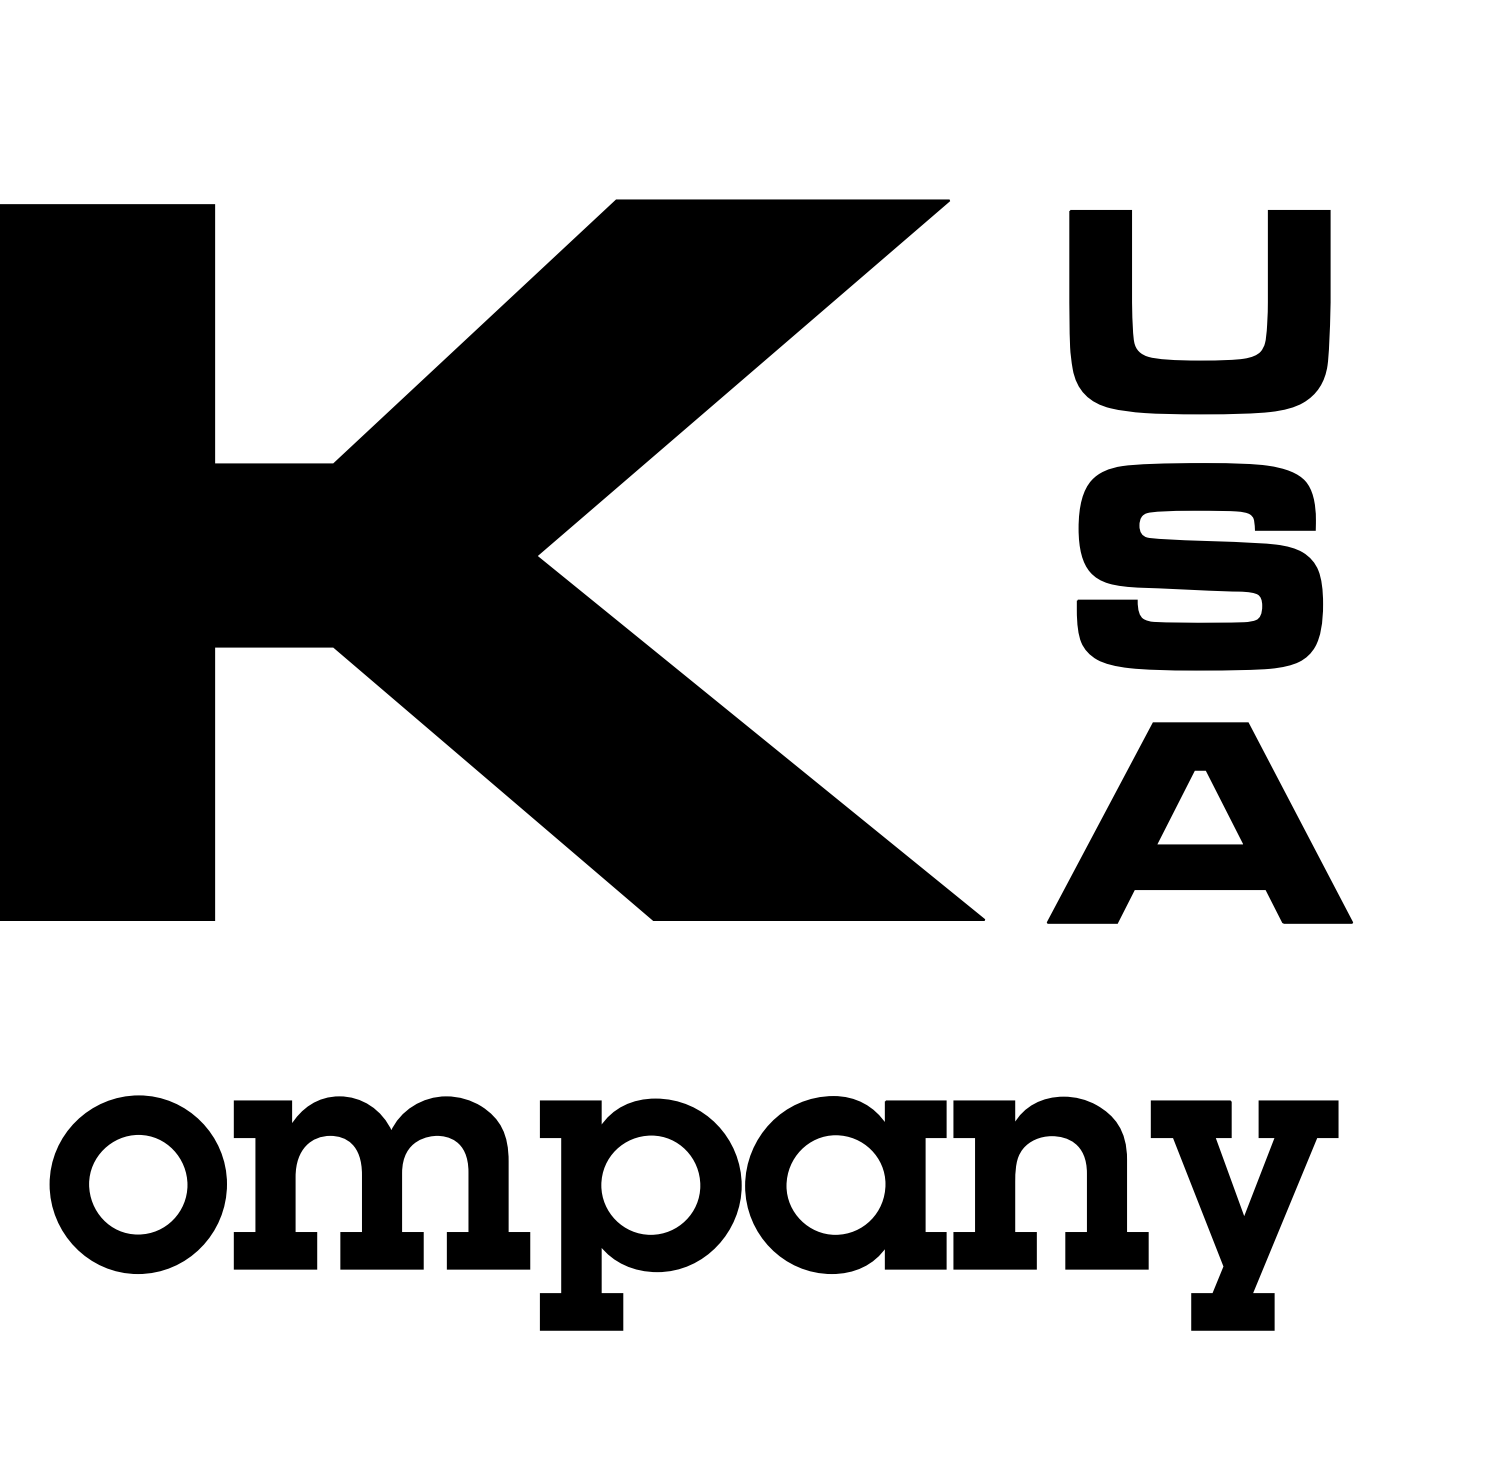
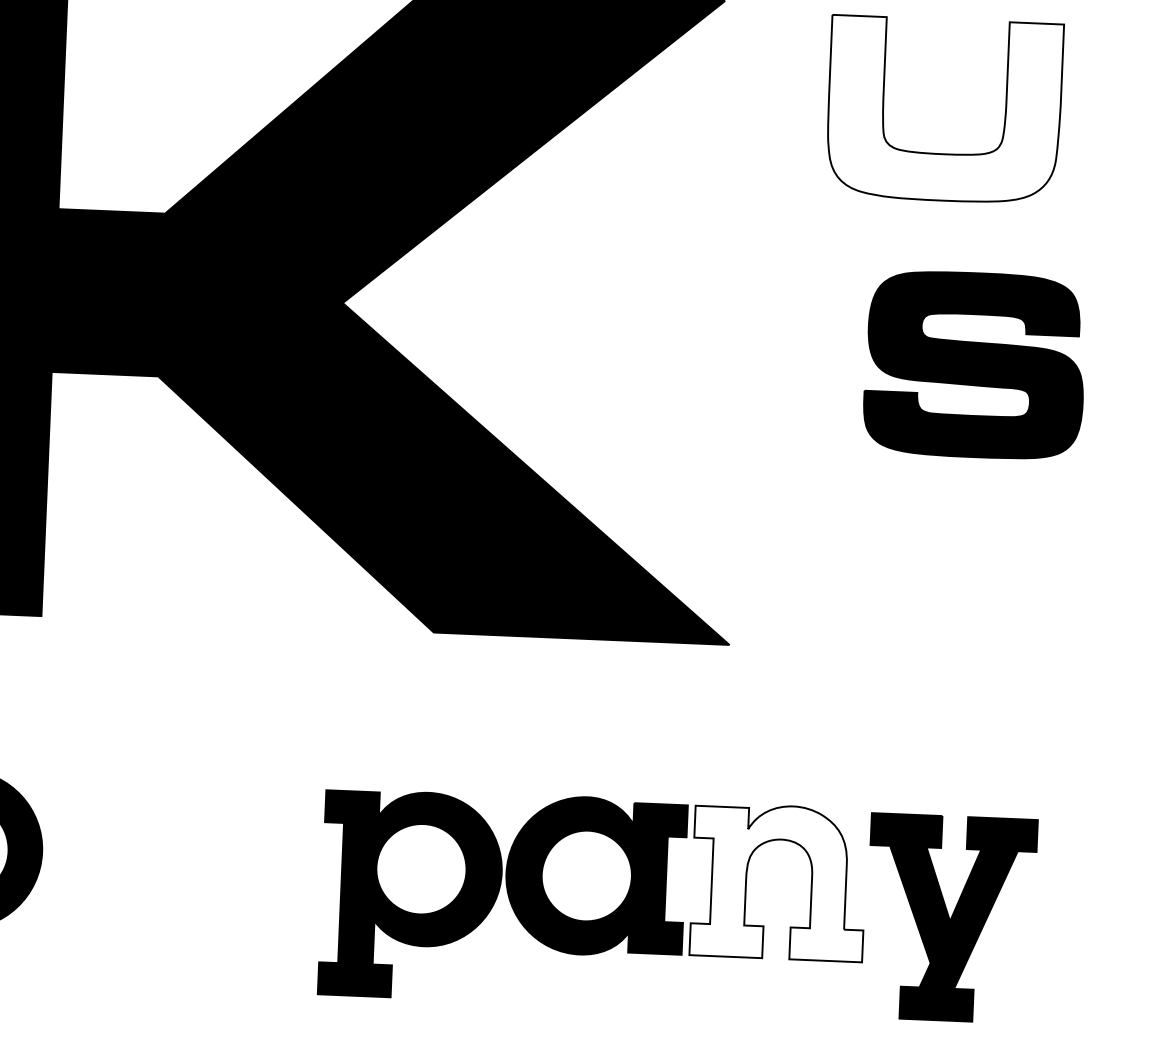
fill: (1199, 311) -> (944, 109), removed
part: (1199, 566) -> (974, 364), moved
part: (1199, 822) -> (925, 565), removed
part: (381, 1182) -> (181, 856), removed
fill: (1050, 1182) -> (778, 881), removed

